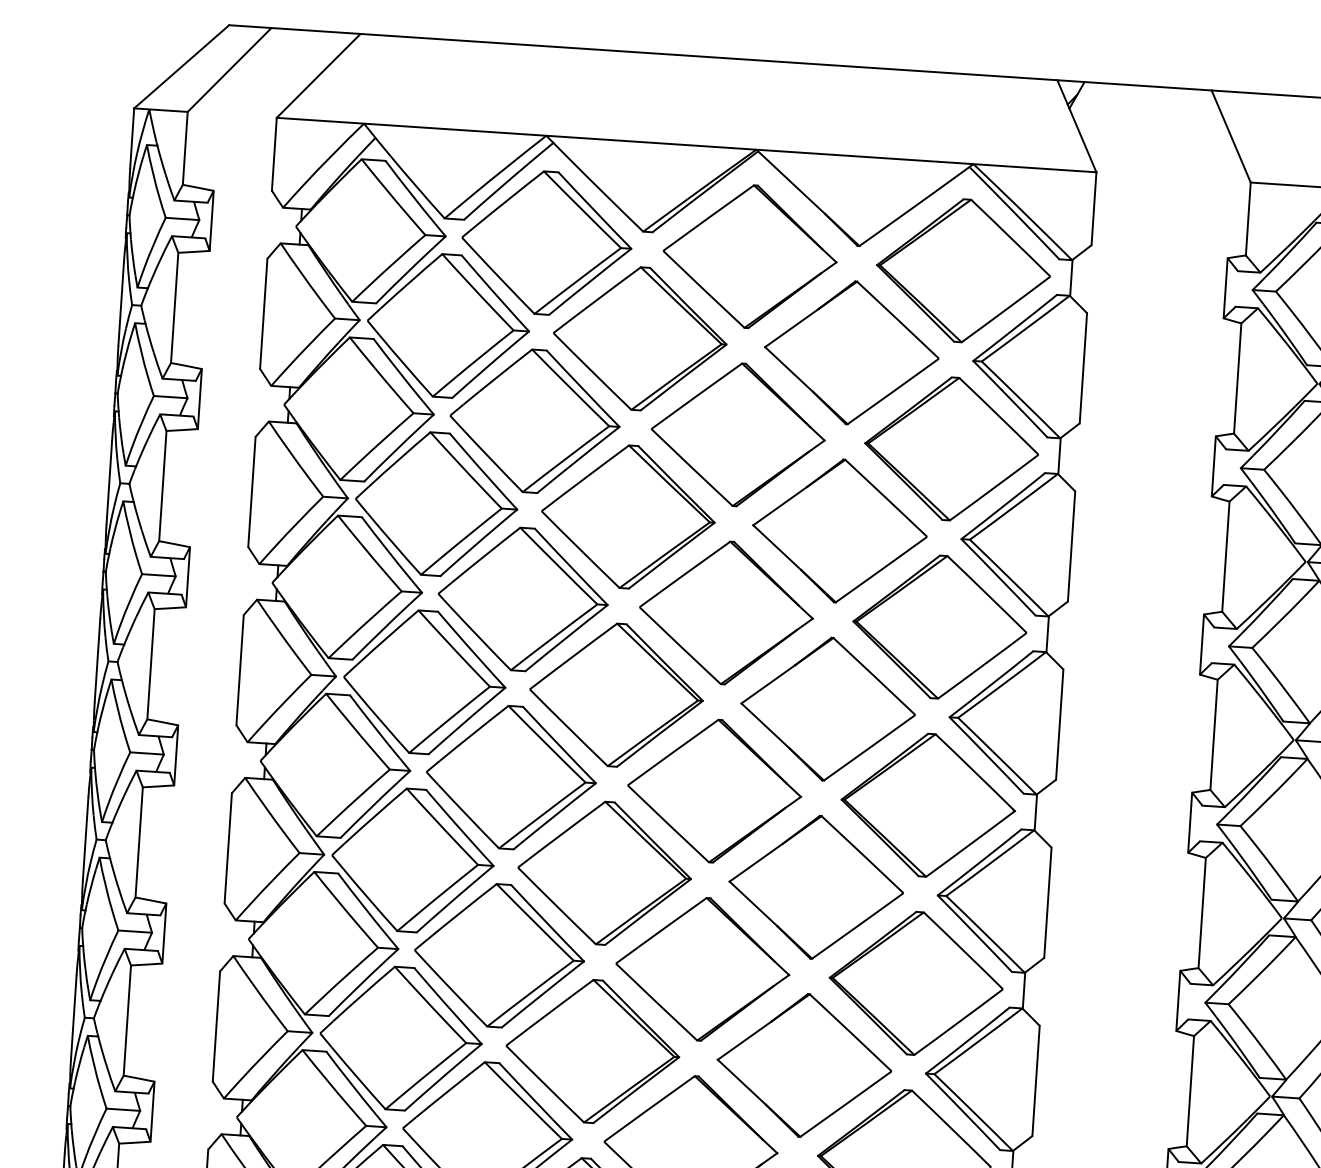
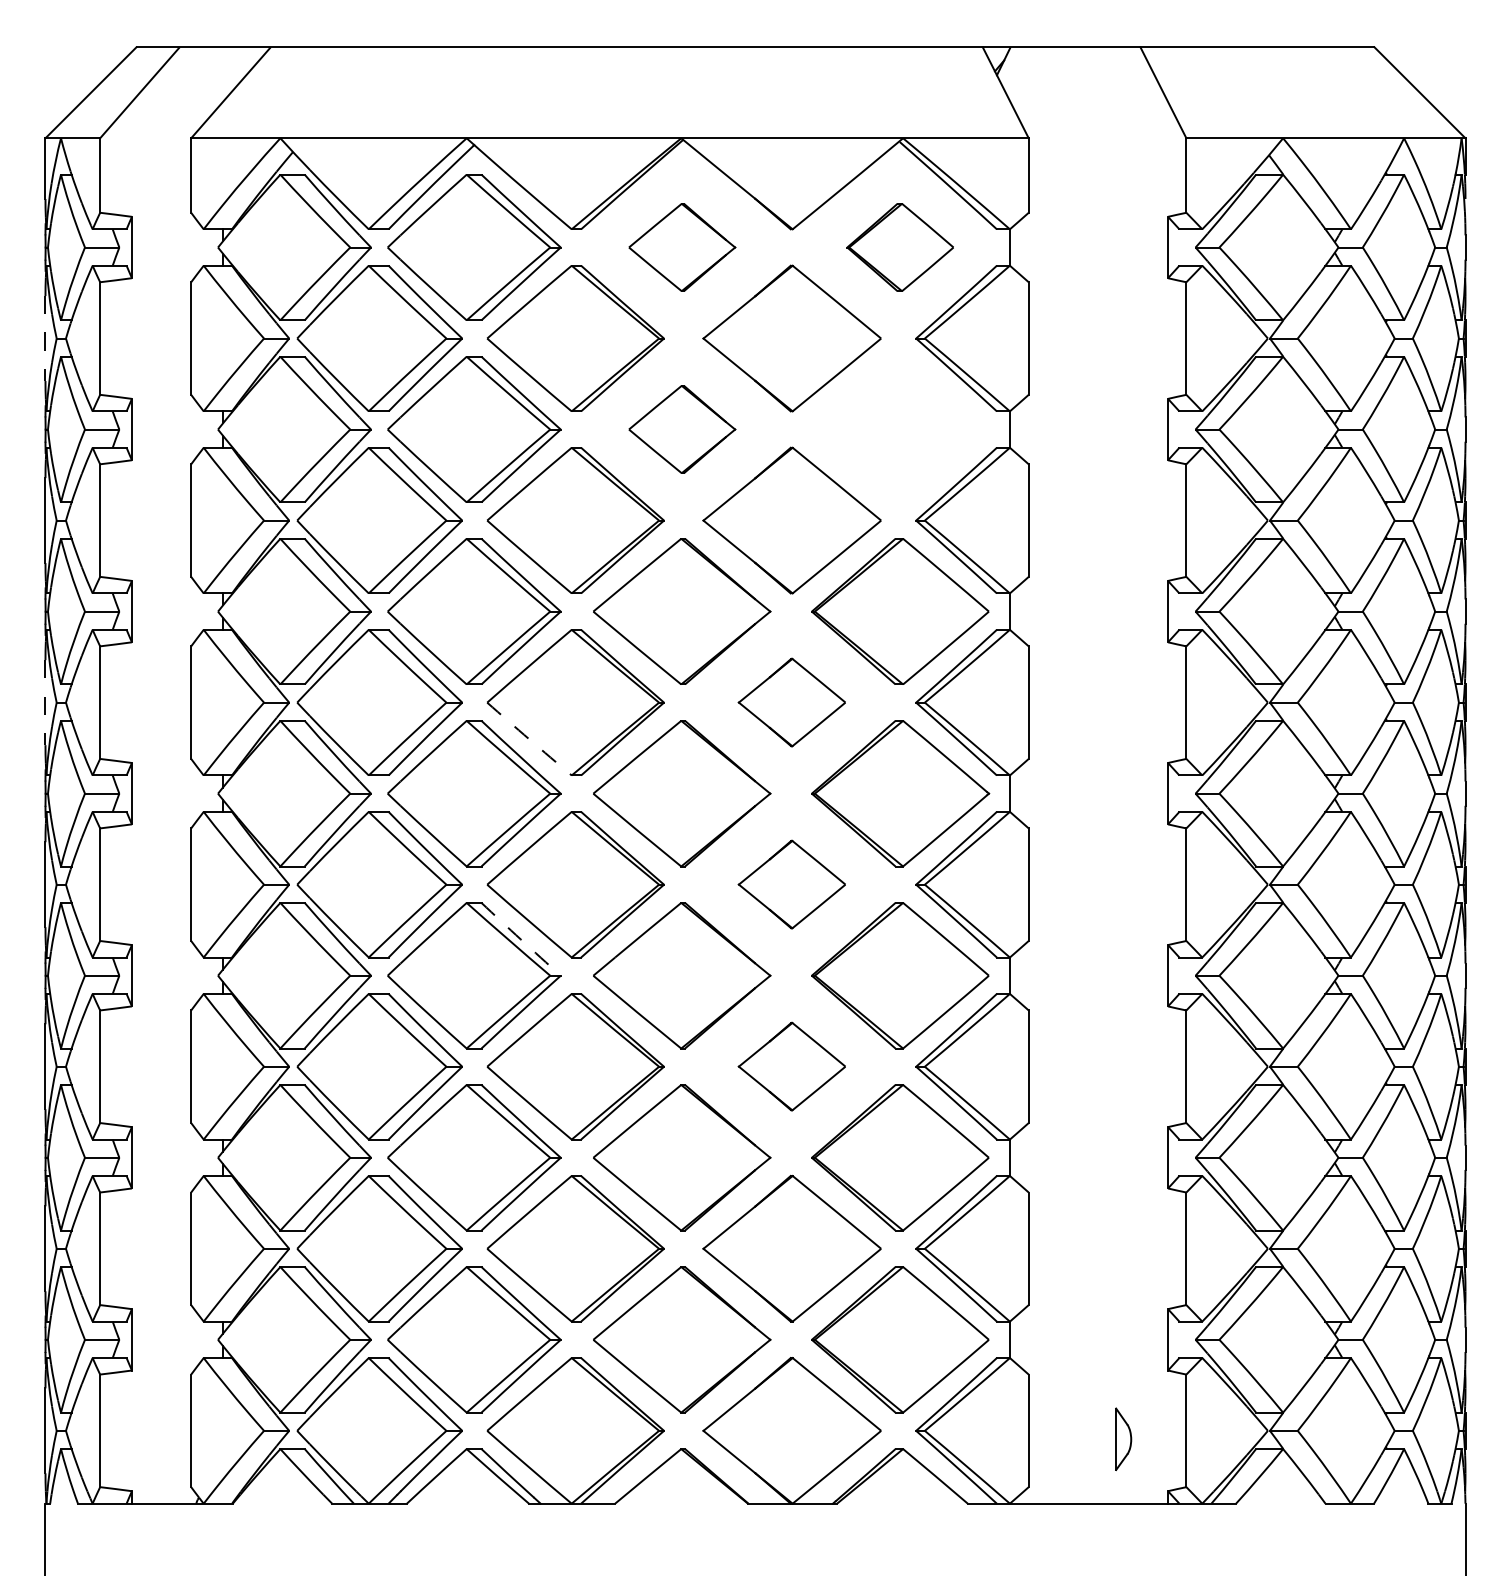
part: (750, 256) -> (682, 247), size x0.6
part: (963, 270) -> (900, 247), size x0.6
line: (121, 305) -> (45, 339), solid -> dashed
part: (738, 434) -> (682, 429), size x0.6
part: (952, 448) -> (900, 429), removed
line: (97, 661) -> (45, 703), solid -> dashed
part: (827, 709) -> (791, 702), size x0.6
arc: (568, 728) -> (529, 739), solid -> dashed
part: (815, 887) -> (791, 884), size x0.6
arc: (546, 923) -> (520, 939), solid -> dashed
part: (803, 1065) -> (791, 1066), size x0.6

